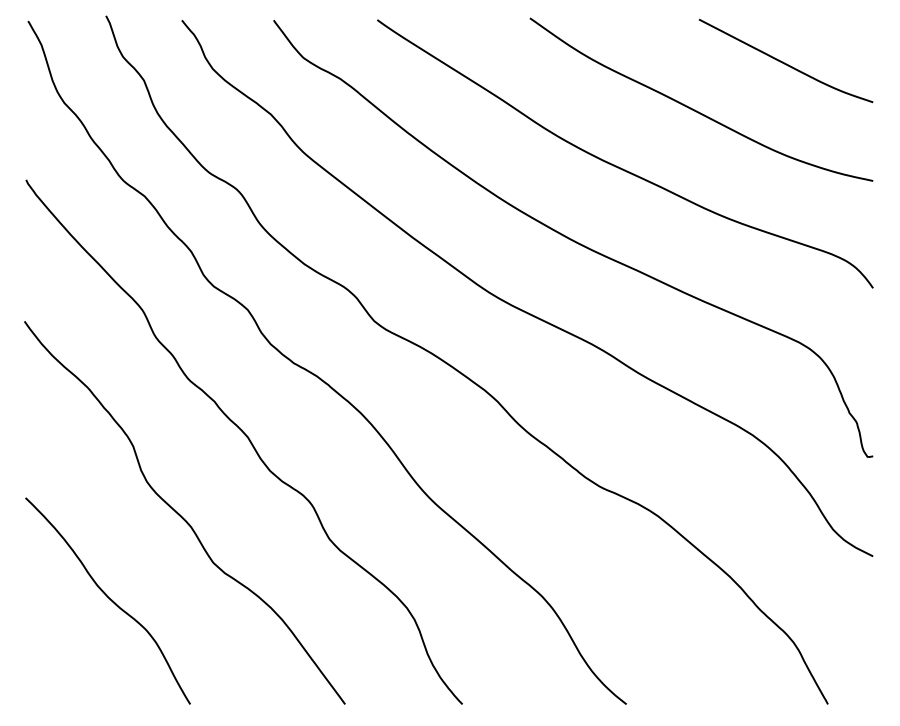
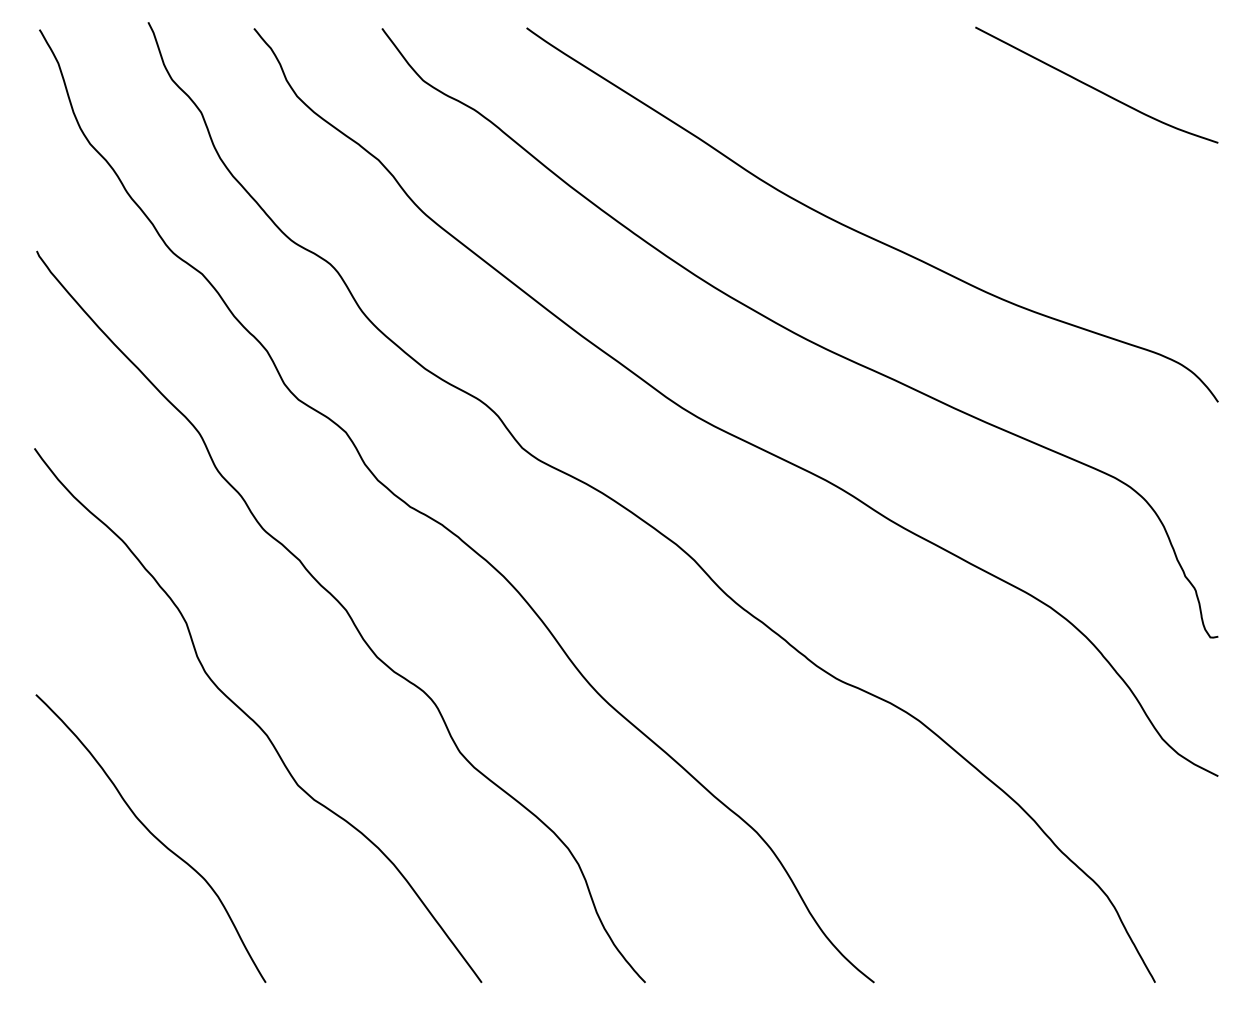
curve: (695, 109) -> (970, 153), removed

